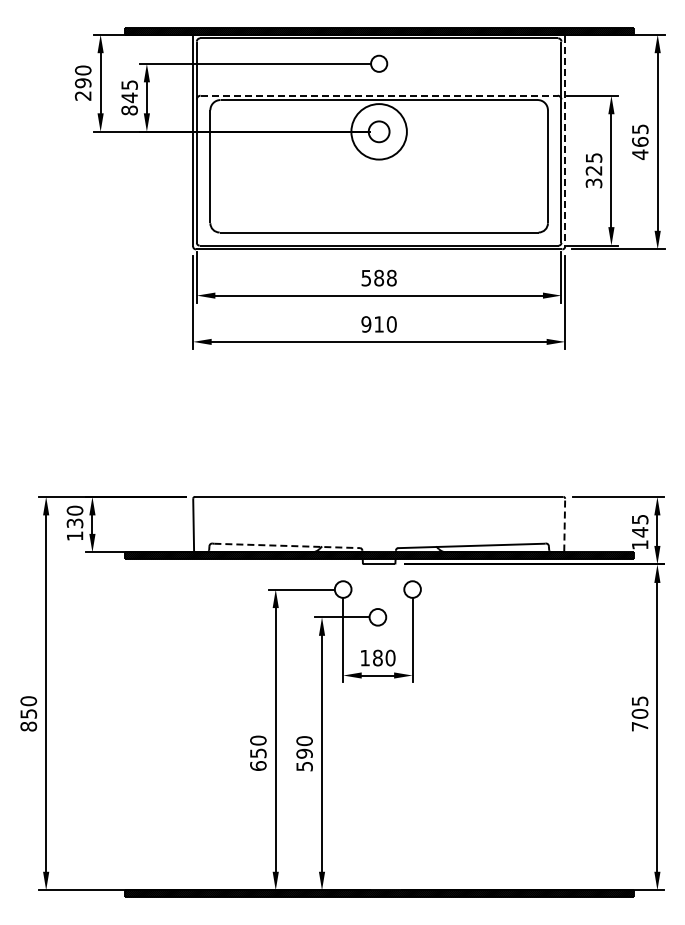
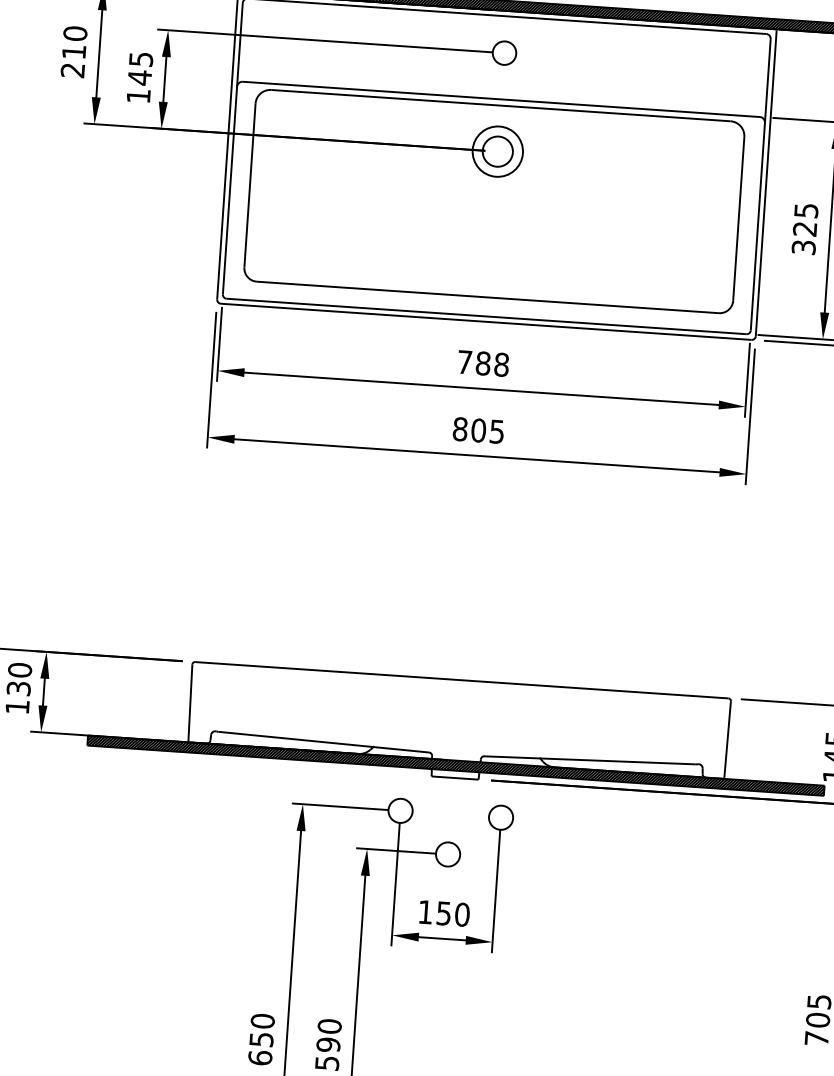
text: (82, 83) -> (73, 52), 290 -> 210
line: (379, 95) -> (501, 99), dashed -> solid
text: (129, 110) -> (138, 96), 845 -> 145
circle: (378, 131) -> (496, 151), size x0.62
line: (565, 141) -> (766, 184), dashed -> solid
text: (366, 278) -> (465, 362), 588 -> 788
text: (378, 324) -> (477, 430), 910 -> 805
line: (564, 524) -> (727, 738), dashed -> solid
line: (287, 545) -> (324, 741), dashed -> solid
text: (377, 657) -> (443, 912), 180 -> 150

